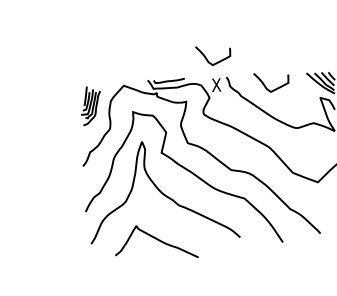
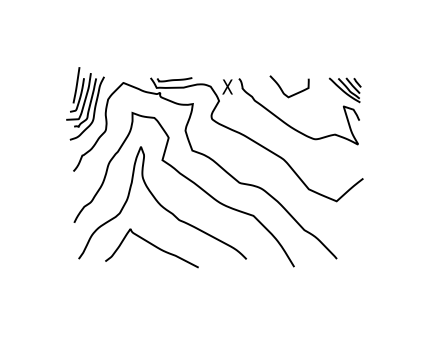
curve: (207, 58) -> (218, 56), removed
part: (90, 105) -> (85, 103), size x1.67
curve: (157, 240) -> (153, 246), moved

